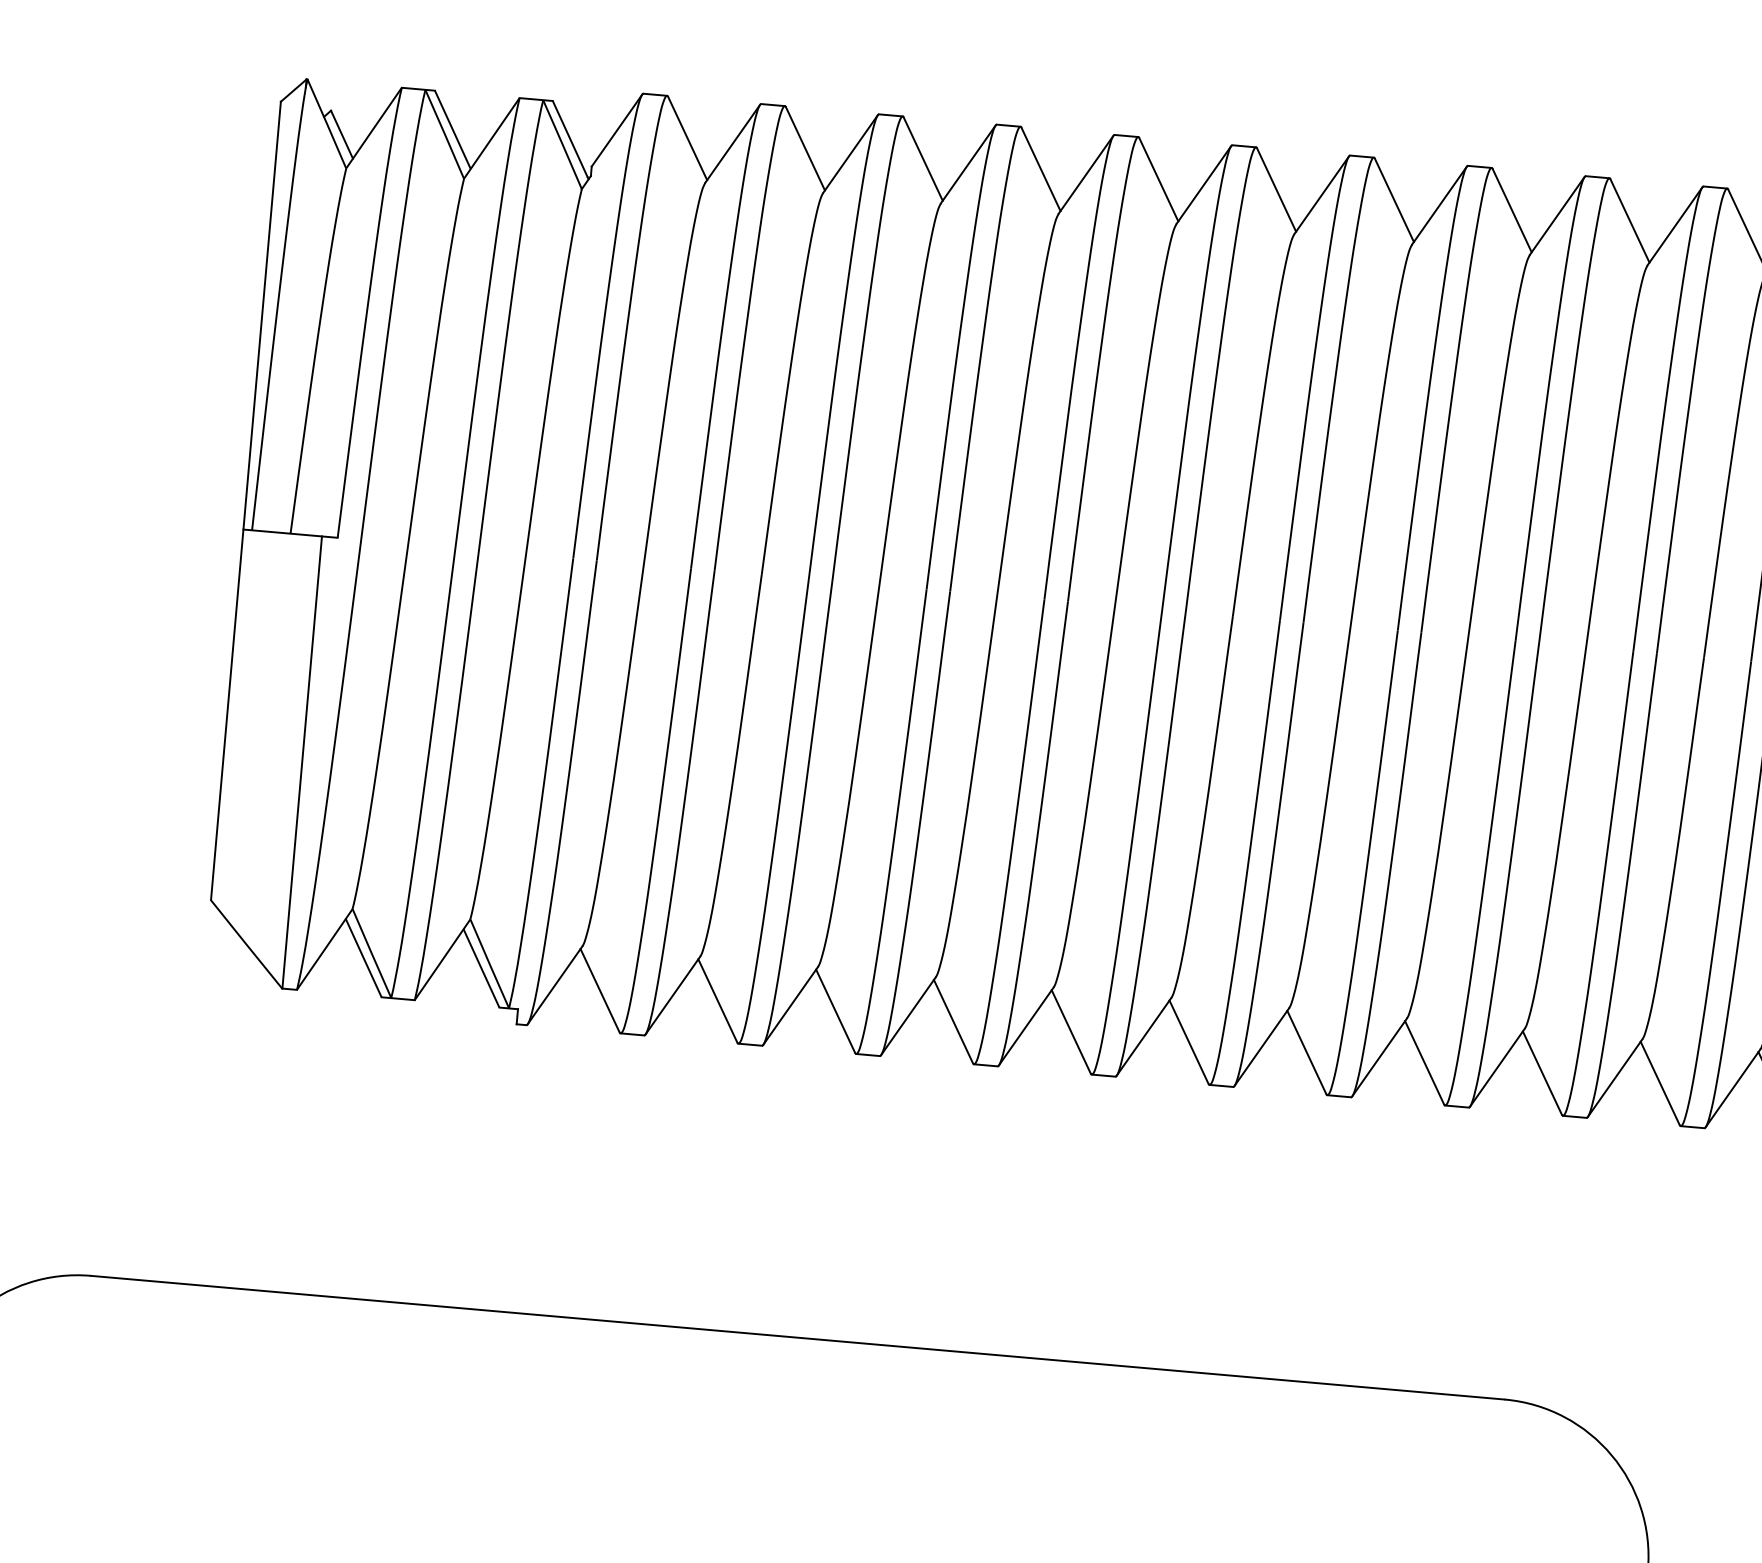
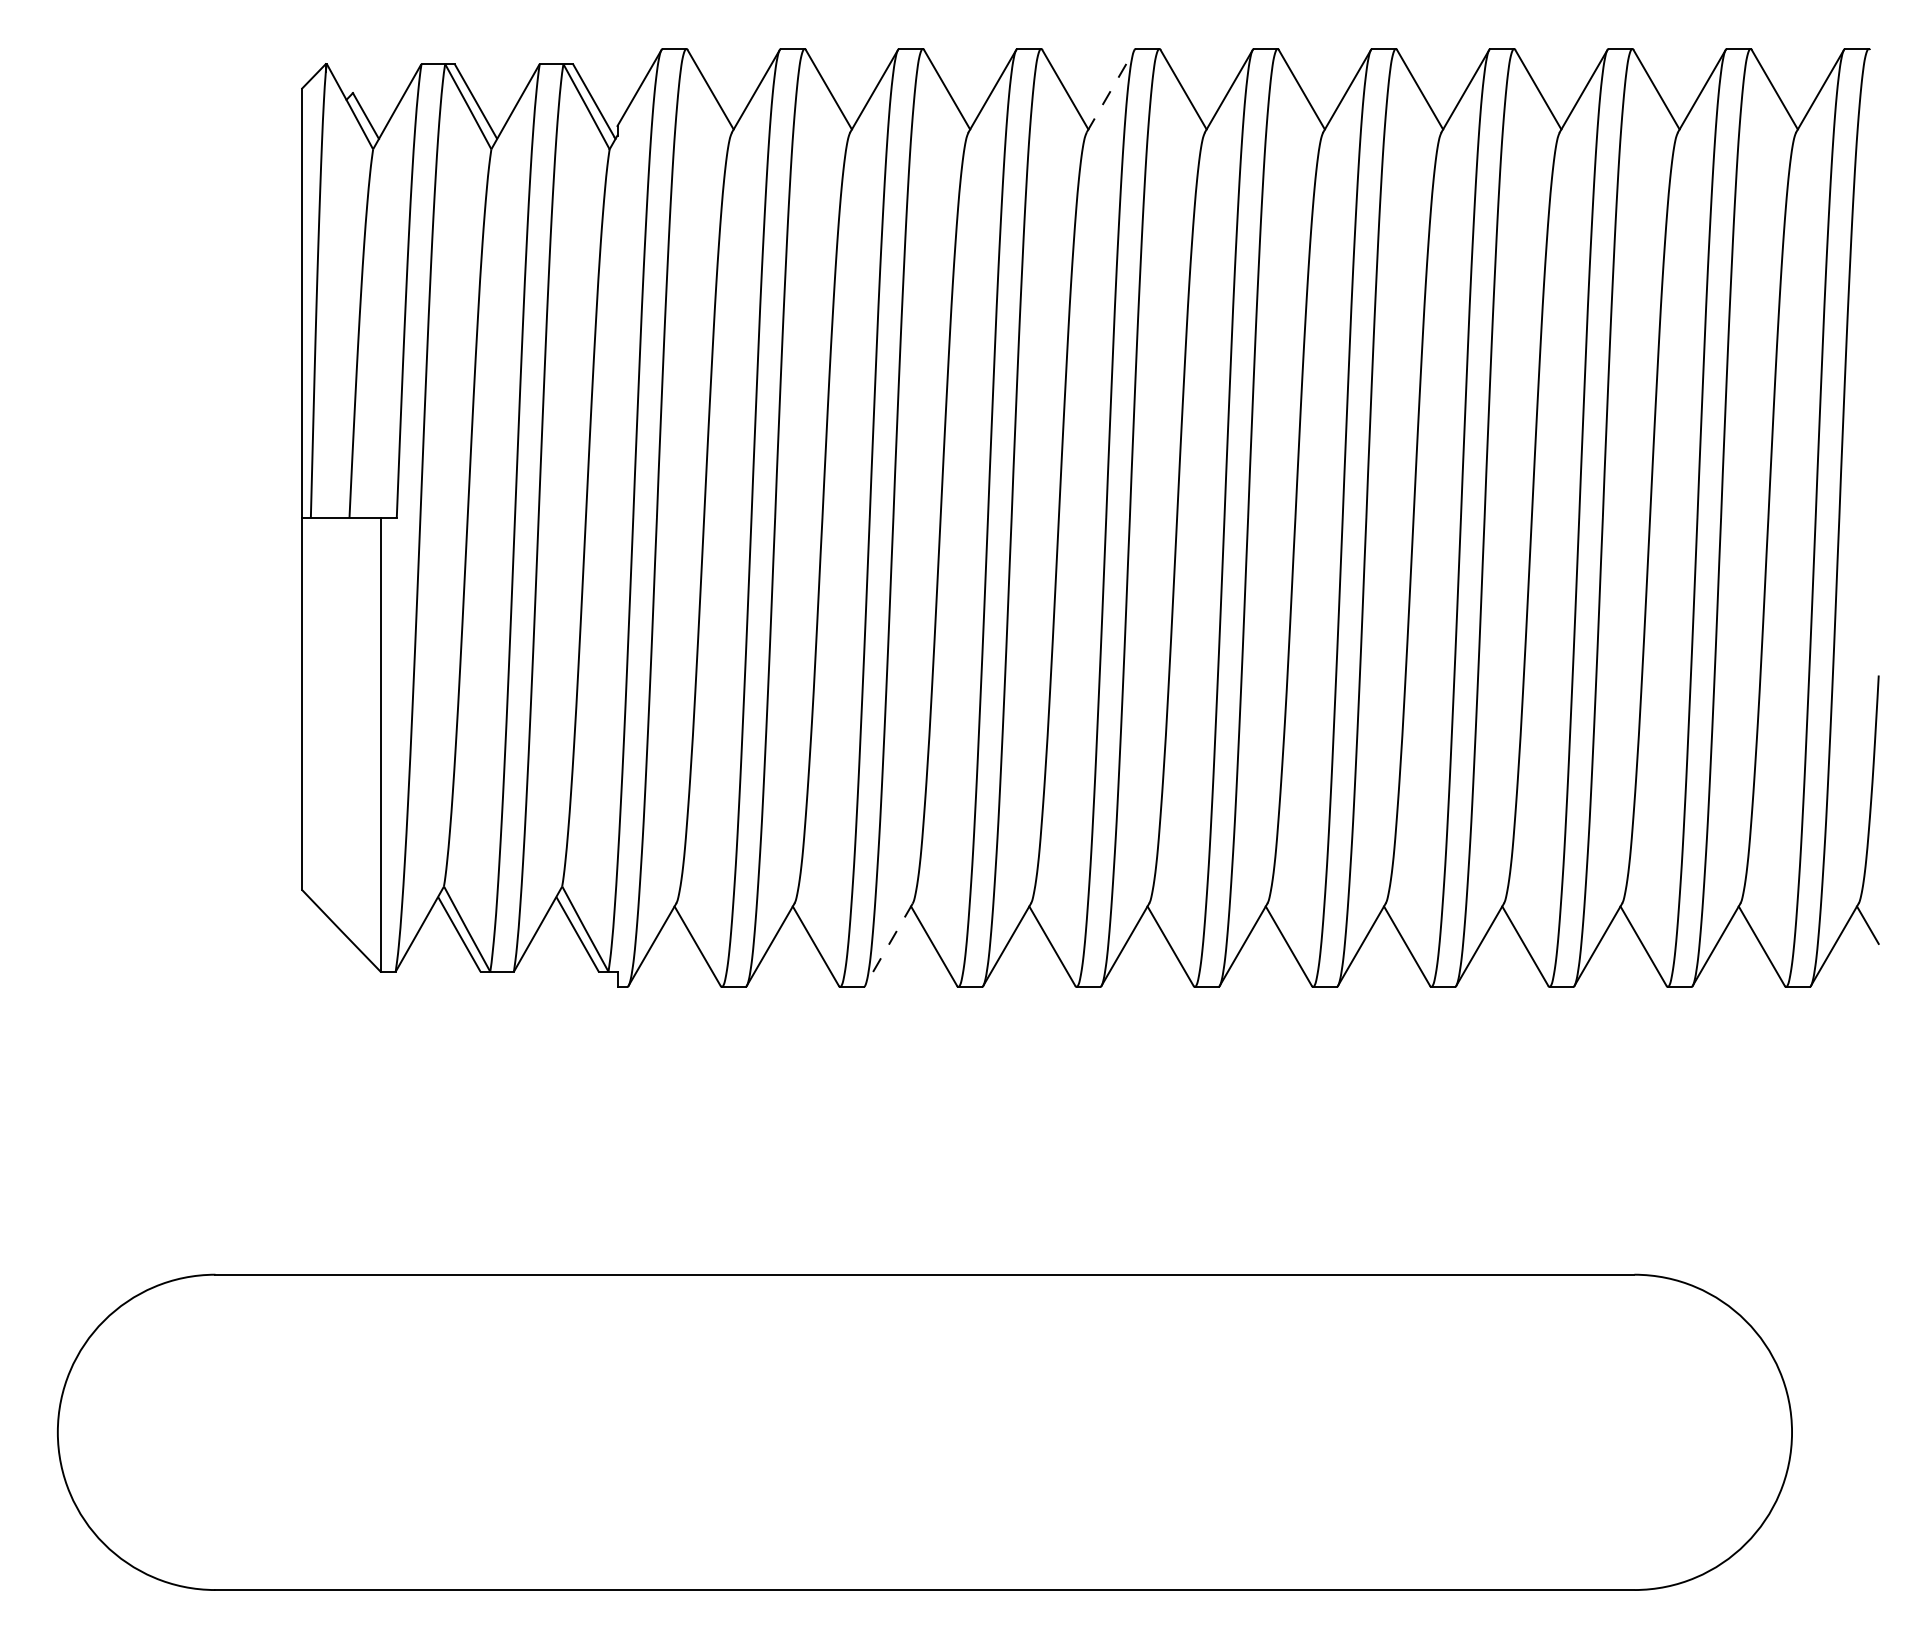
line: (1085, 174) -> (1110, 90), solid -> dashed
line: (790, 1006) -> (888, 945), solid -> dashed

